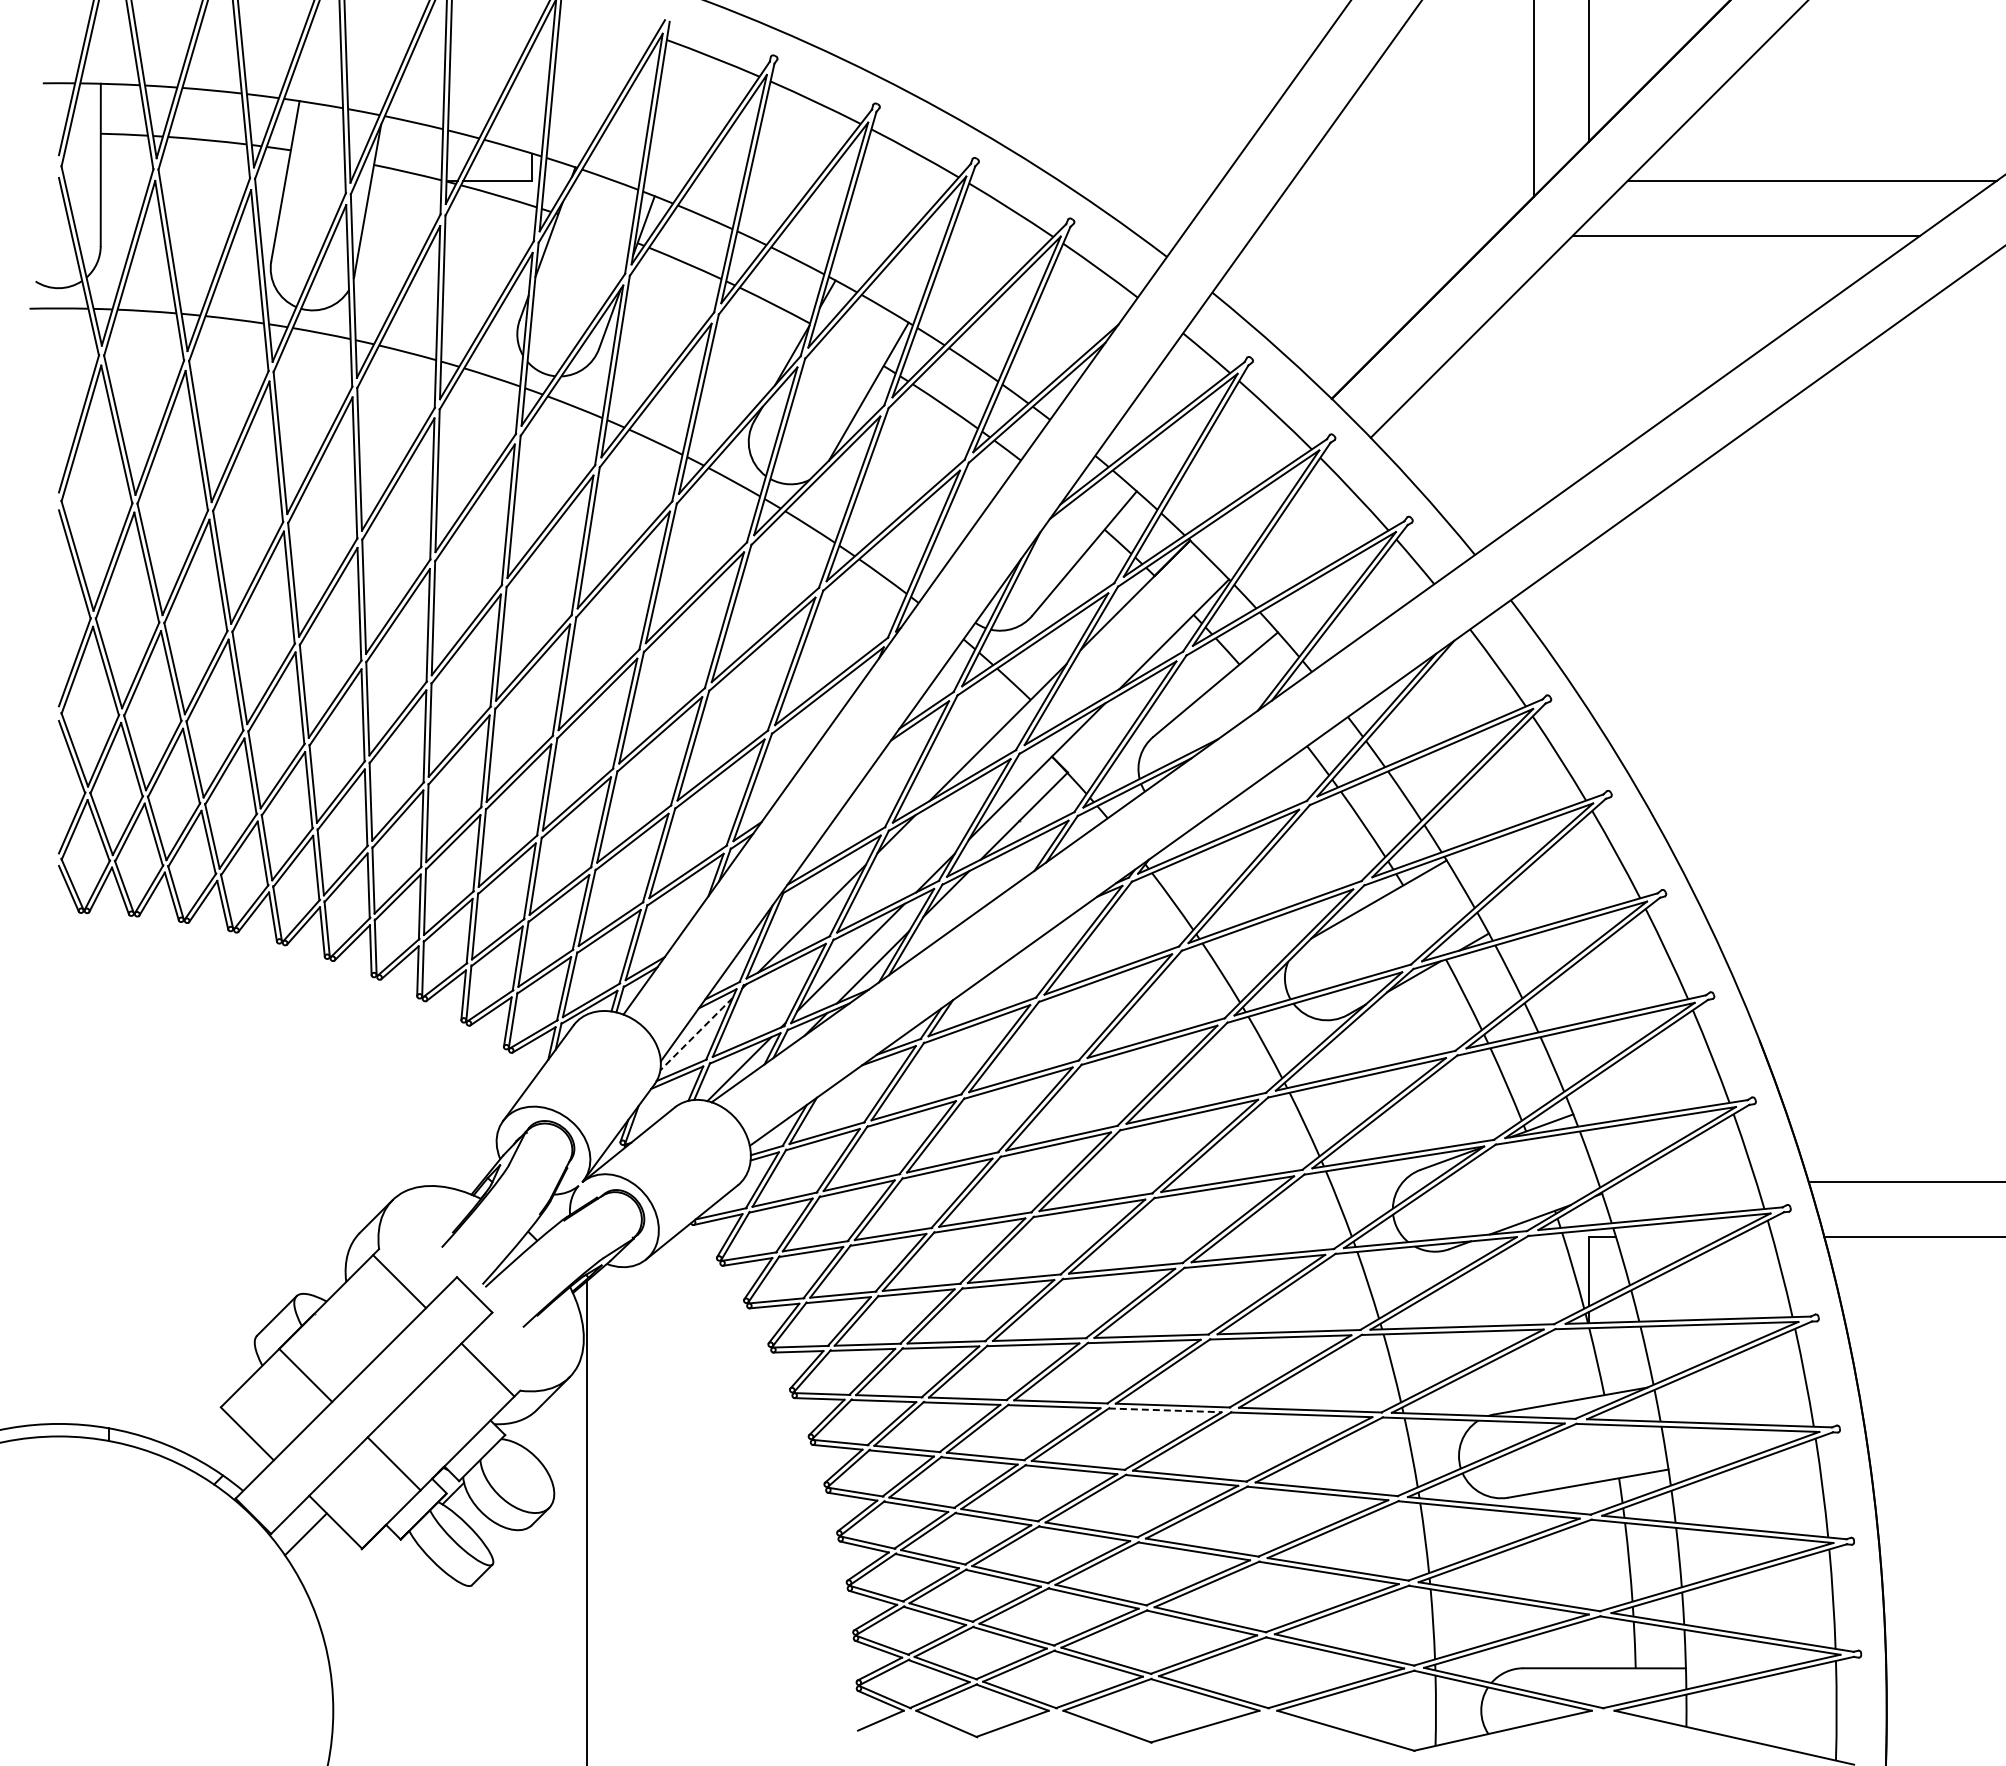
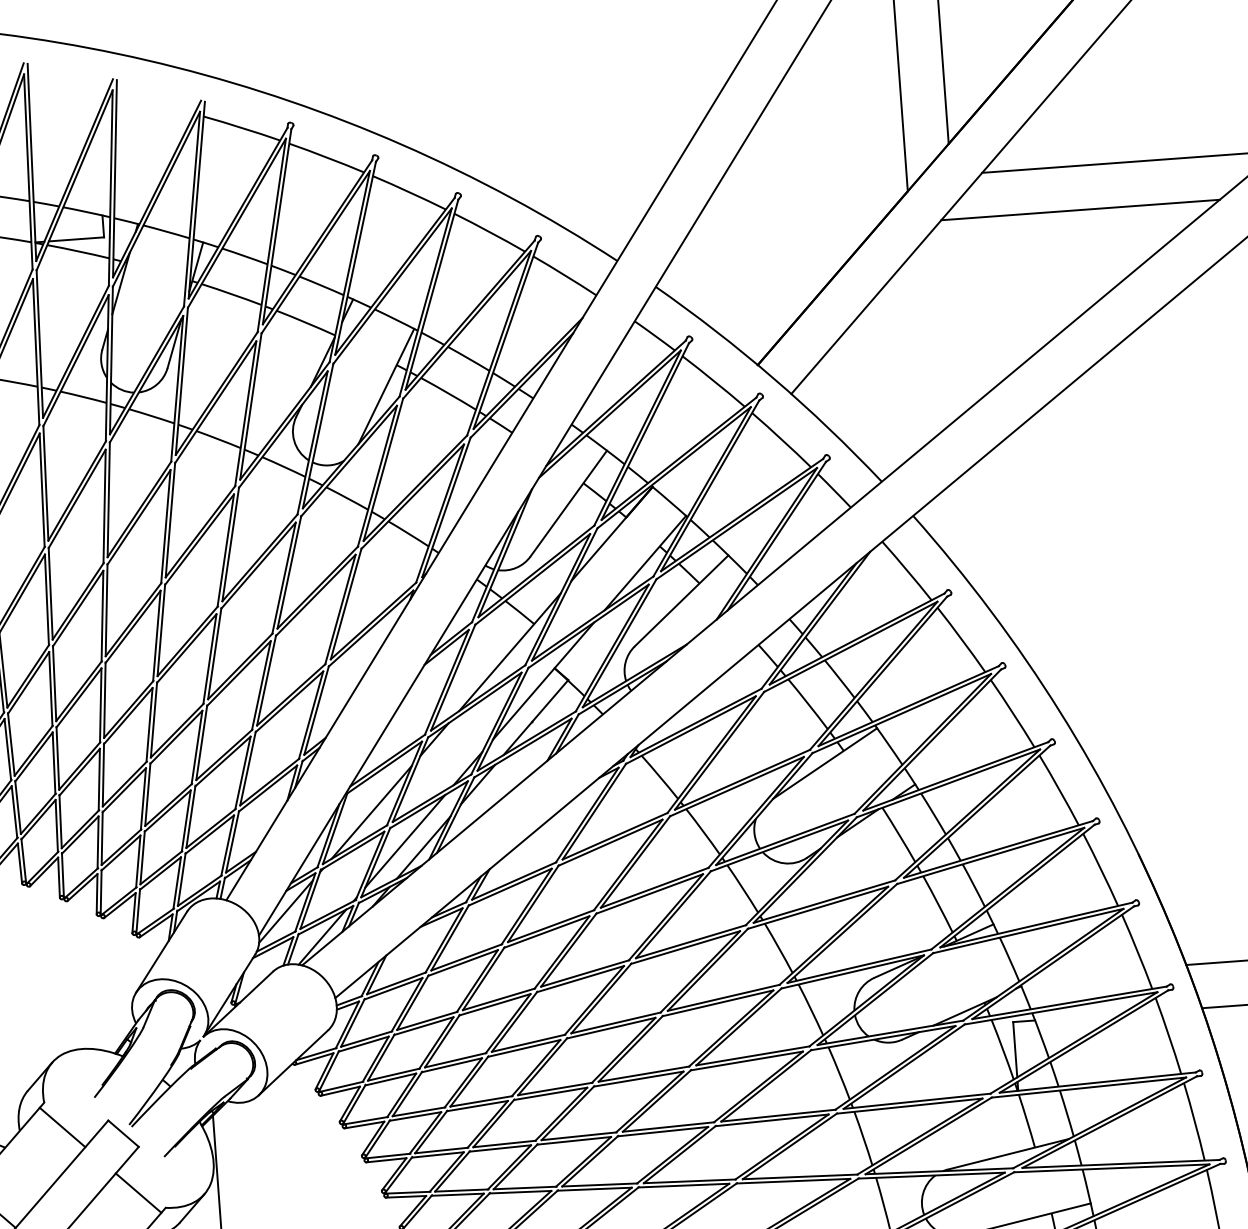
line: (696, 1034) -> (286, 911), dashed -> solid
line: (1165, 1410) -> (684, 1185), dashed -> solid

